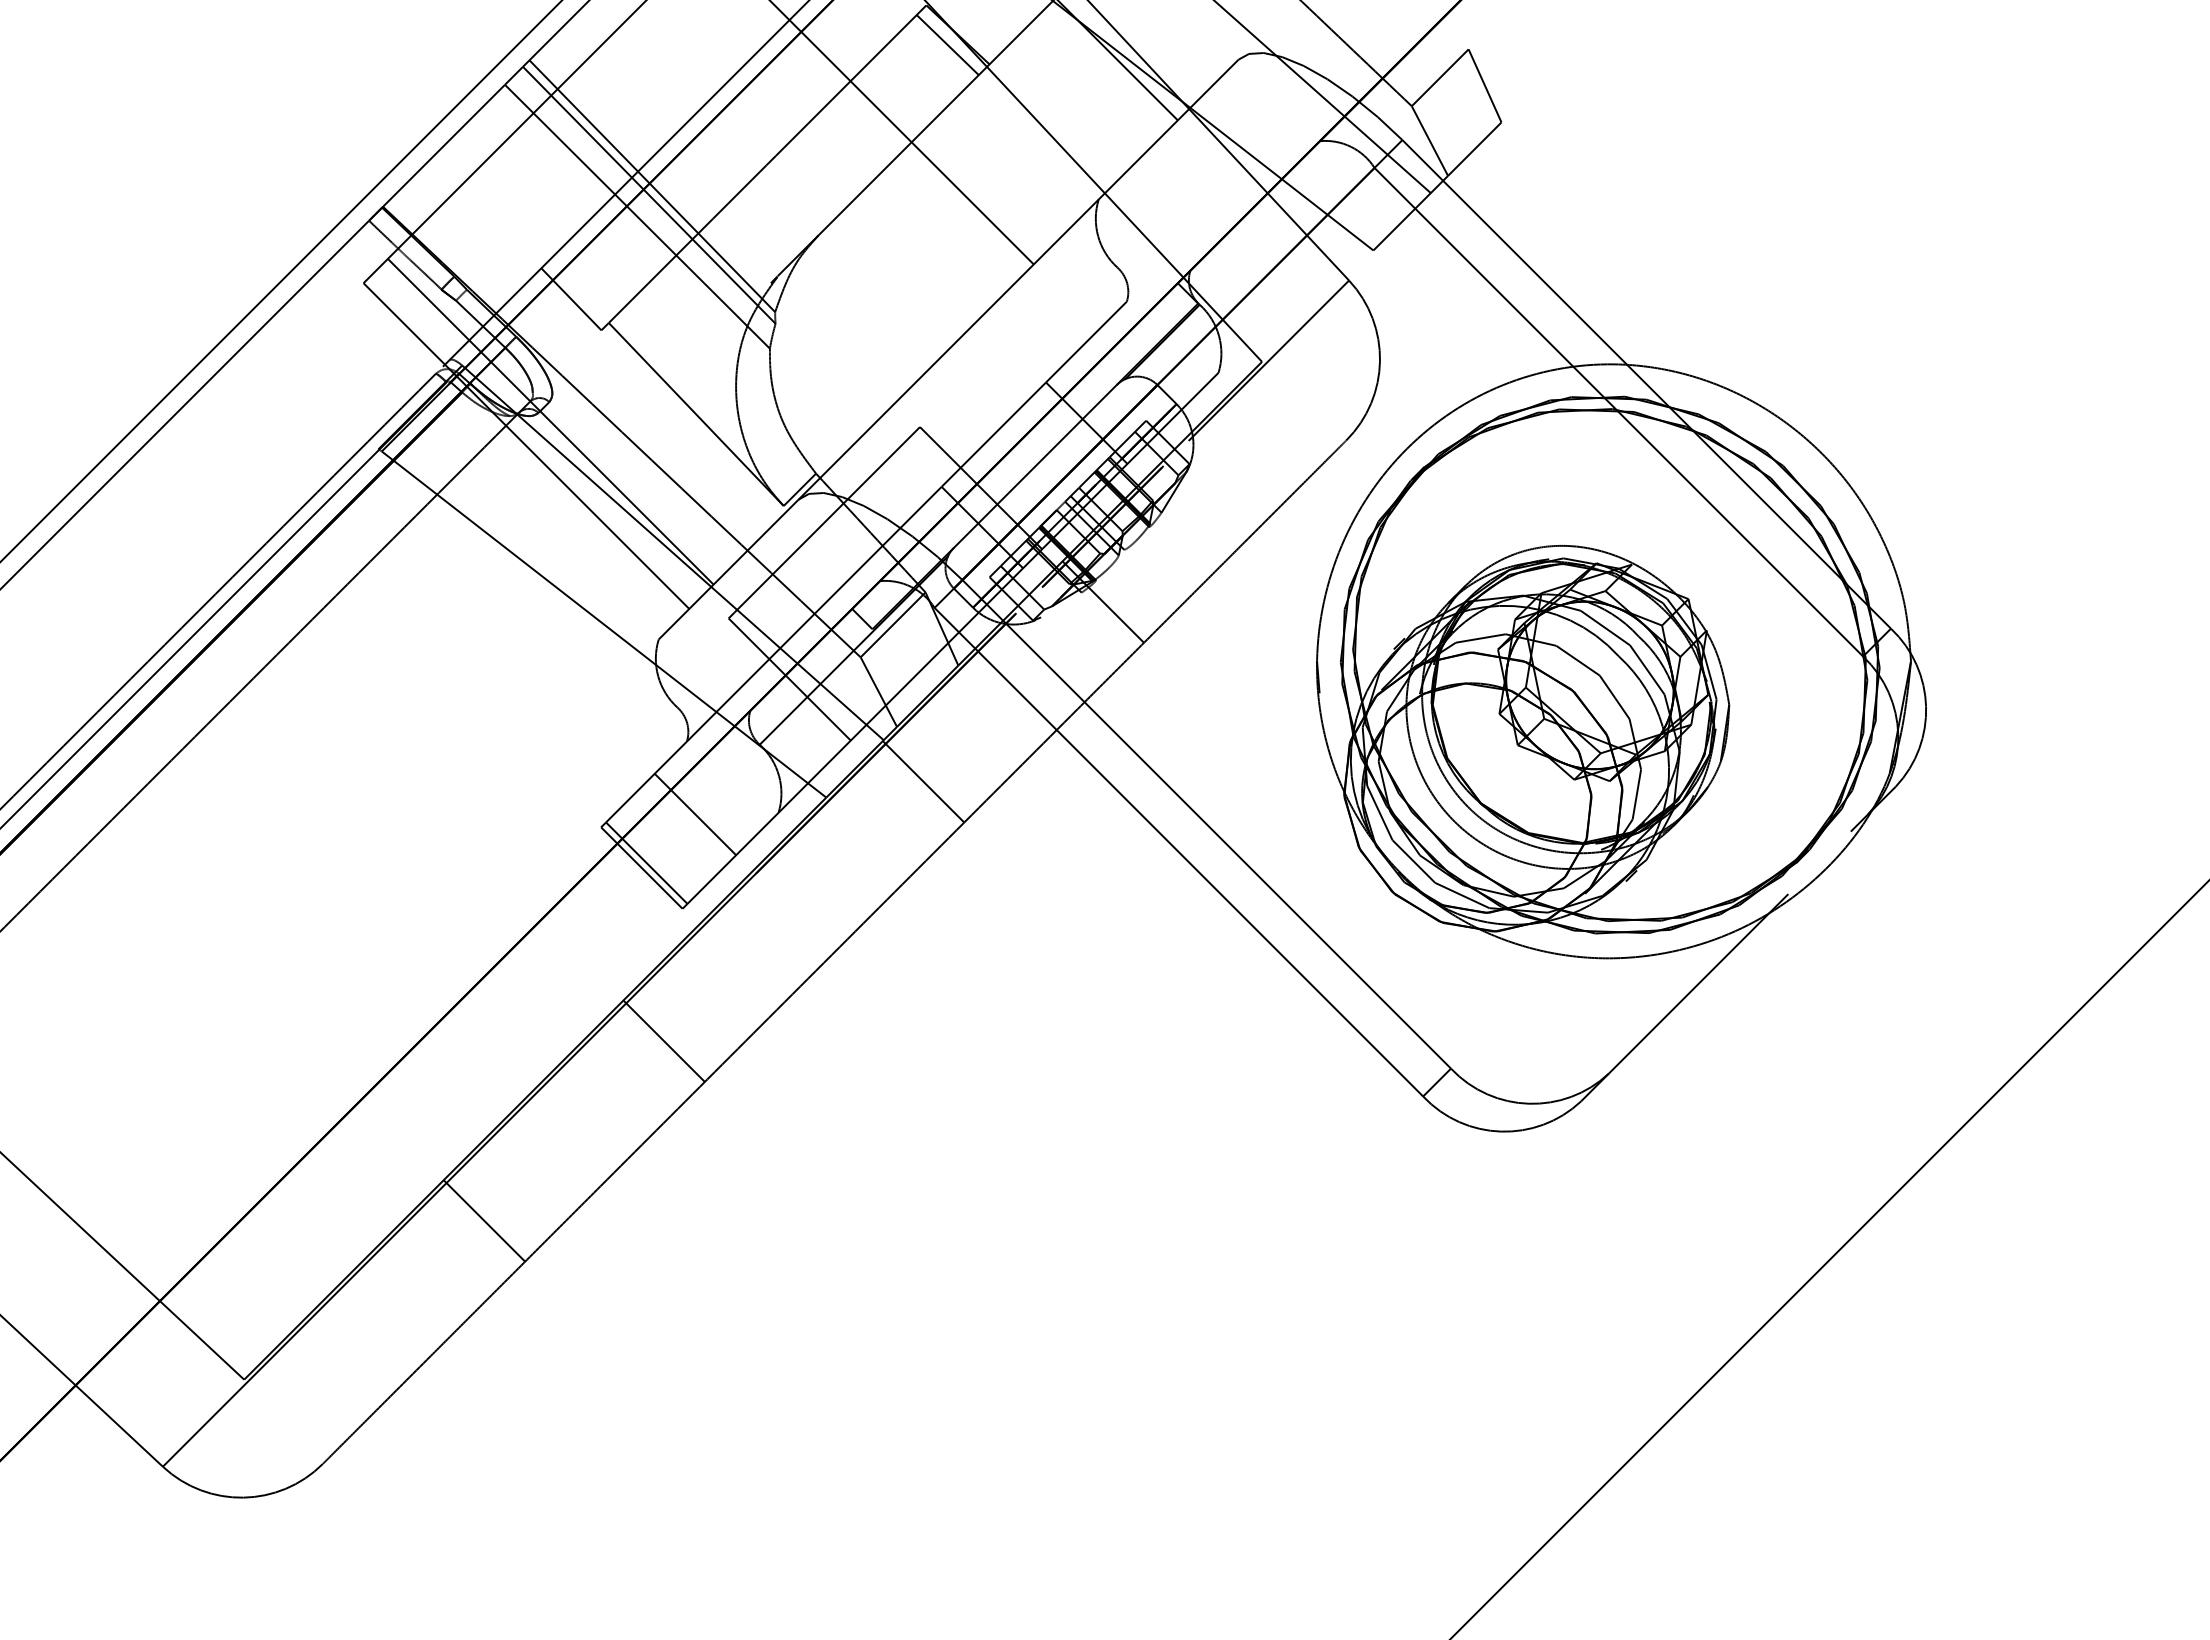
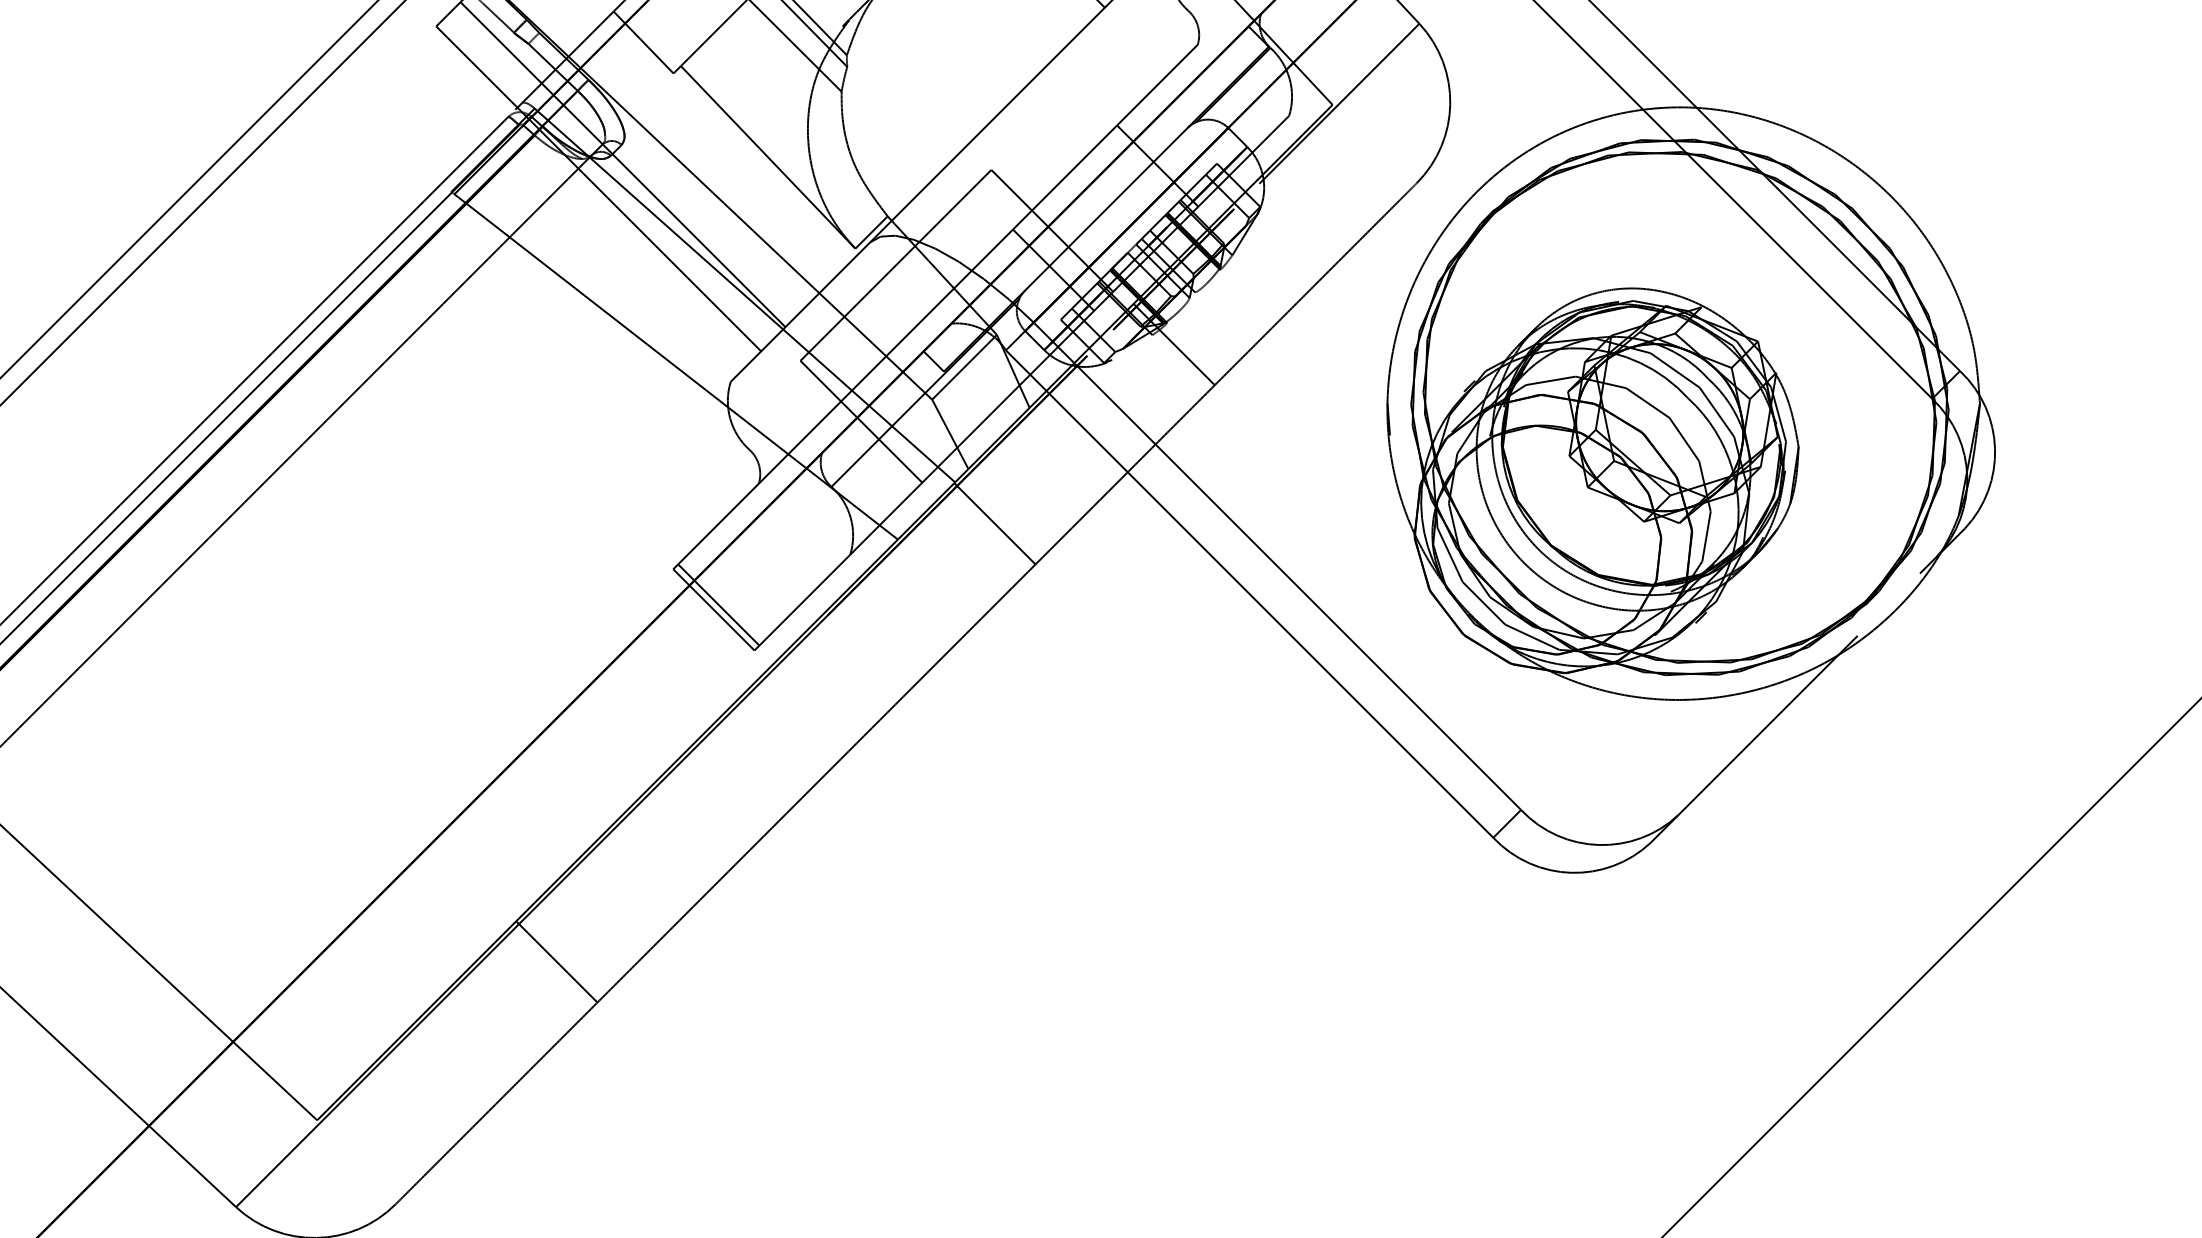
line: (695, 814) -> (767, 556), removed
line: (663, 1040) -> (735, 781), removed

